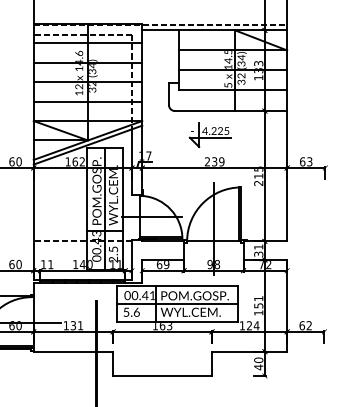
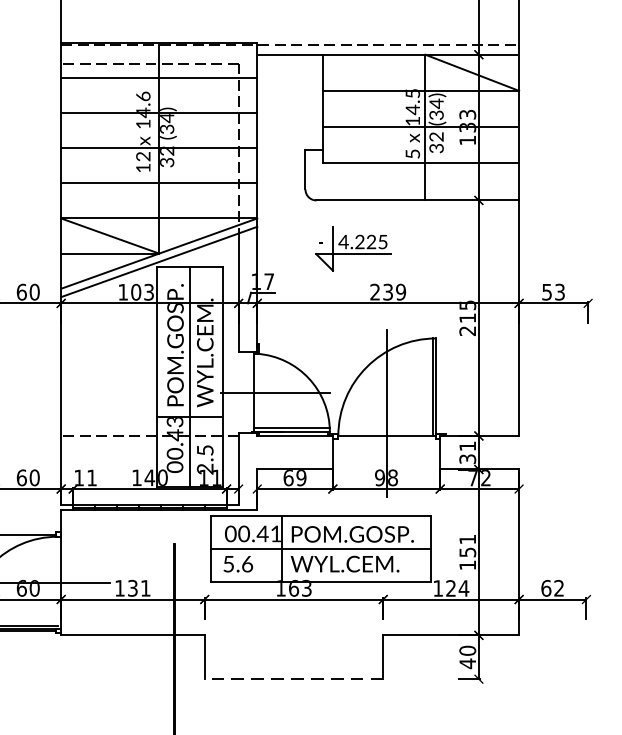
part: (209, 134) -> (351, 248), moved
text: (78, 161) -> (142, 291), 162 -> 103
text: (302, 161) -> (546, 291), 63 -> 53
line: (162, 375) -> (293, 678), solid -> dashed

